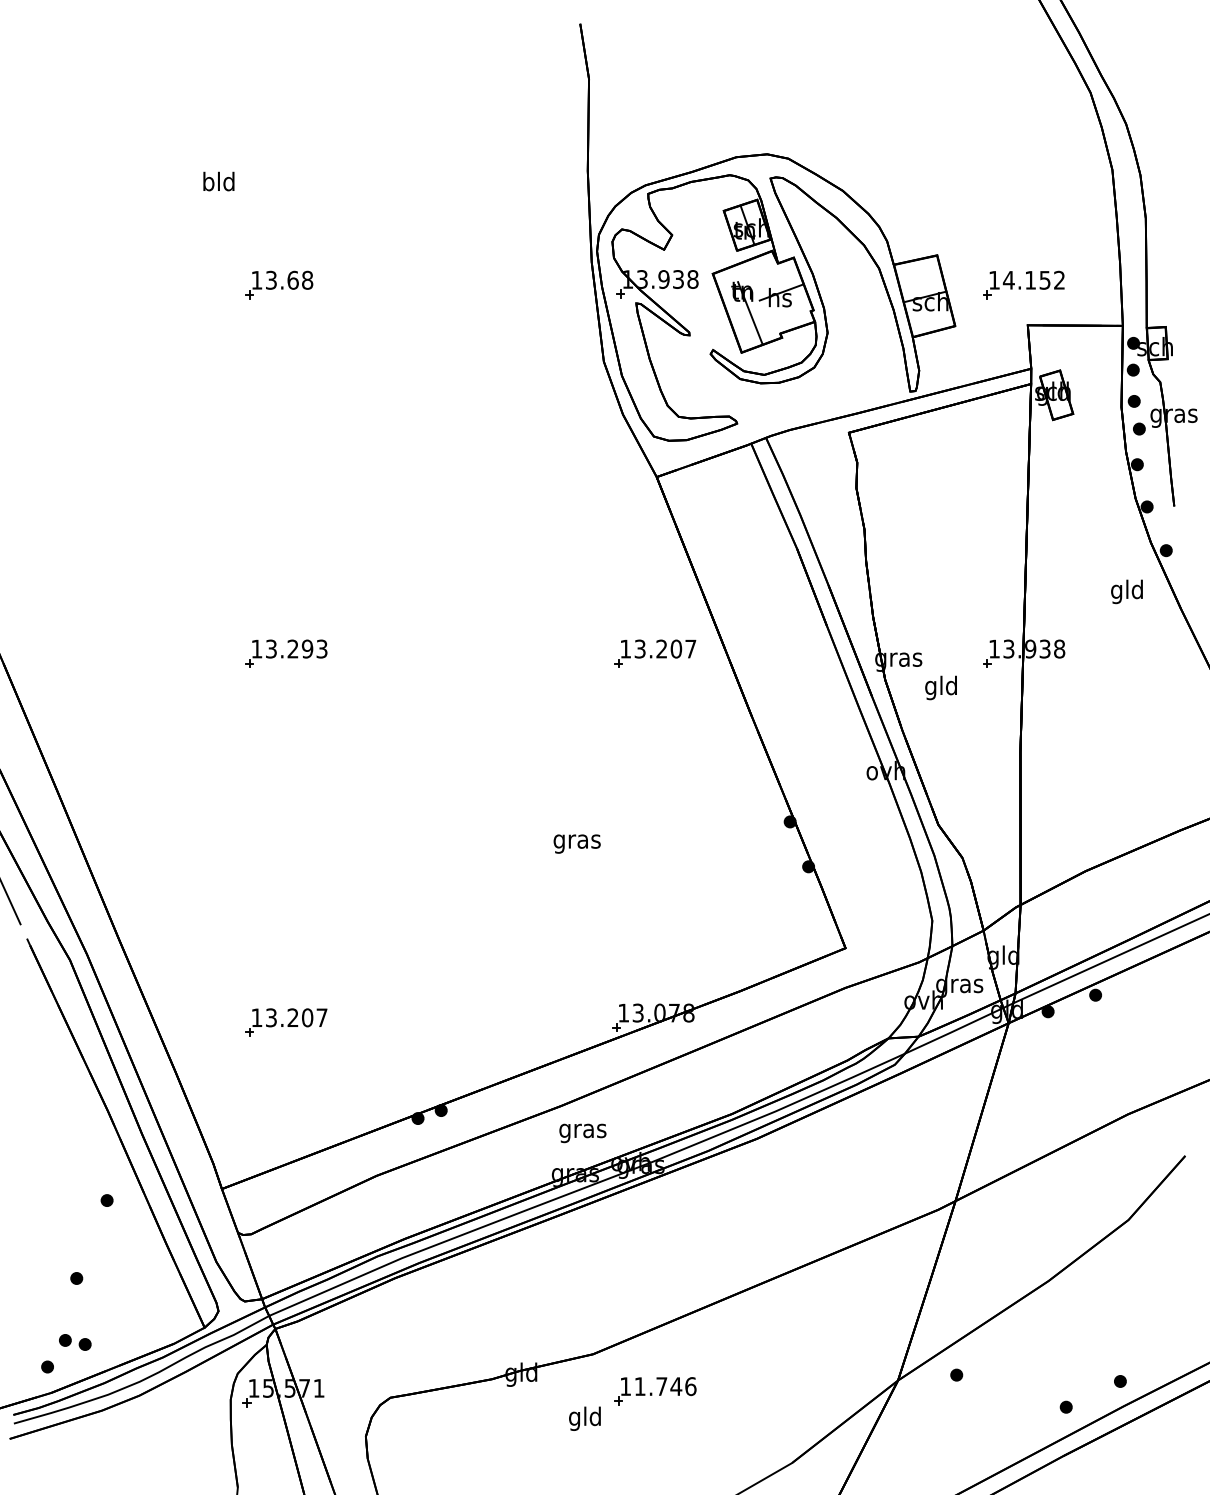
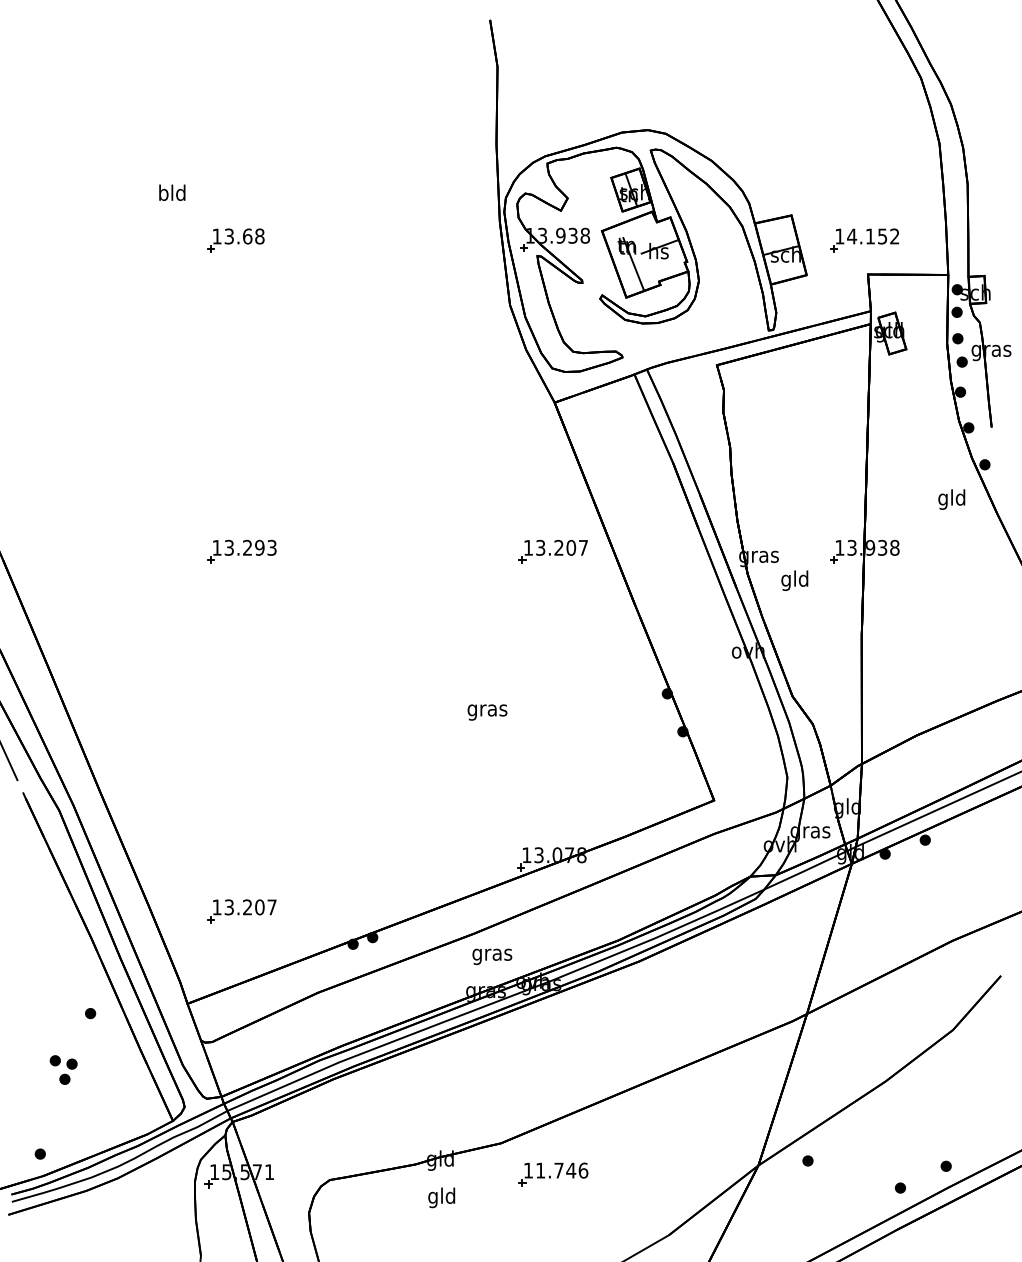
text: (218, 181) -> (171, 192), moved
part: (286, 1022) -> (242, 911), moved
part: (75, 1342) -> (63, 1062), moved
text: (584, 1418) -> (441, 1197), moved

